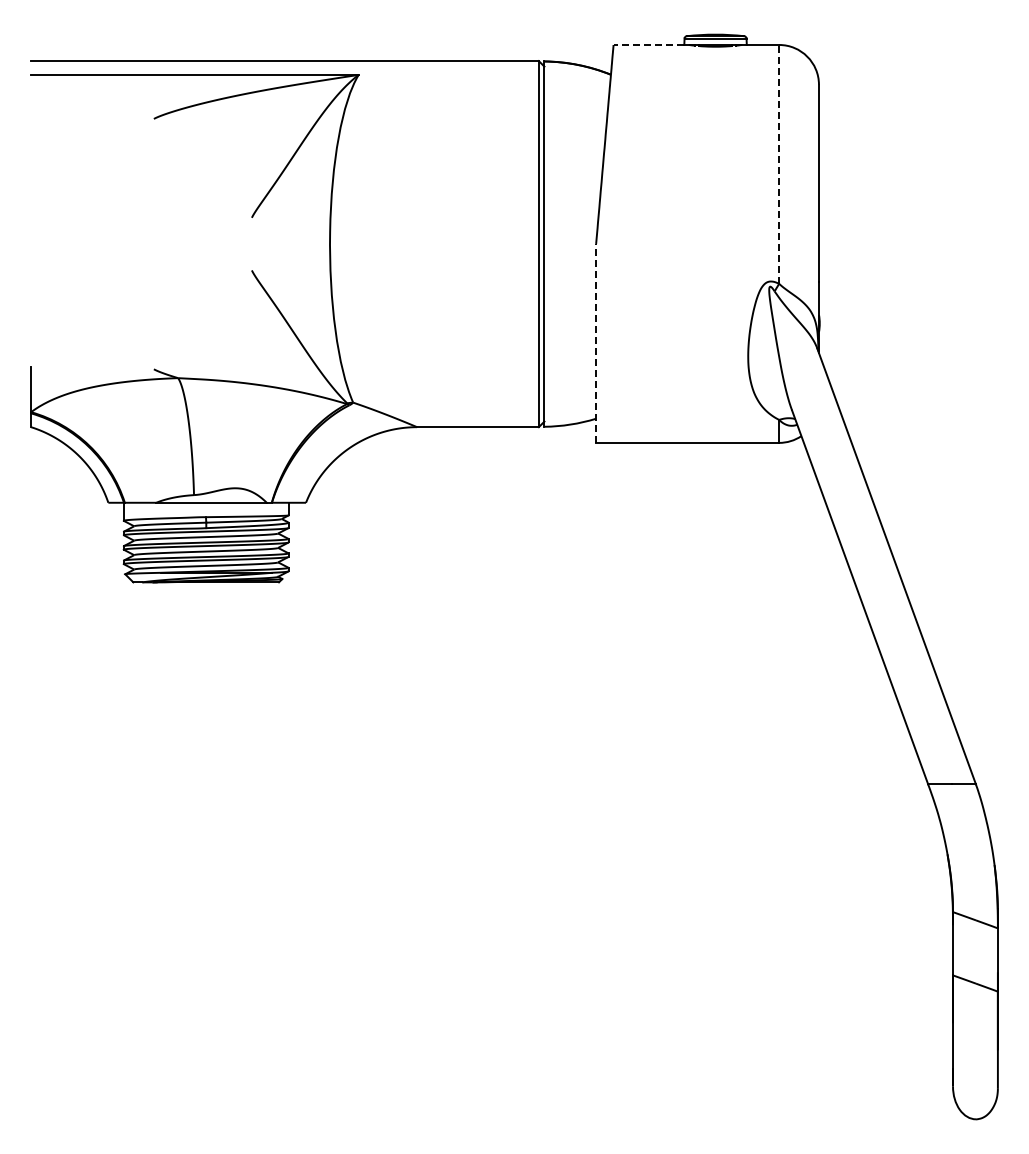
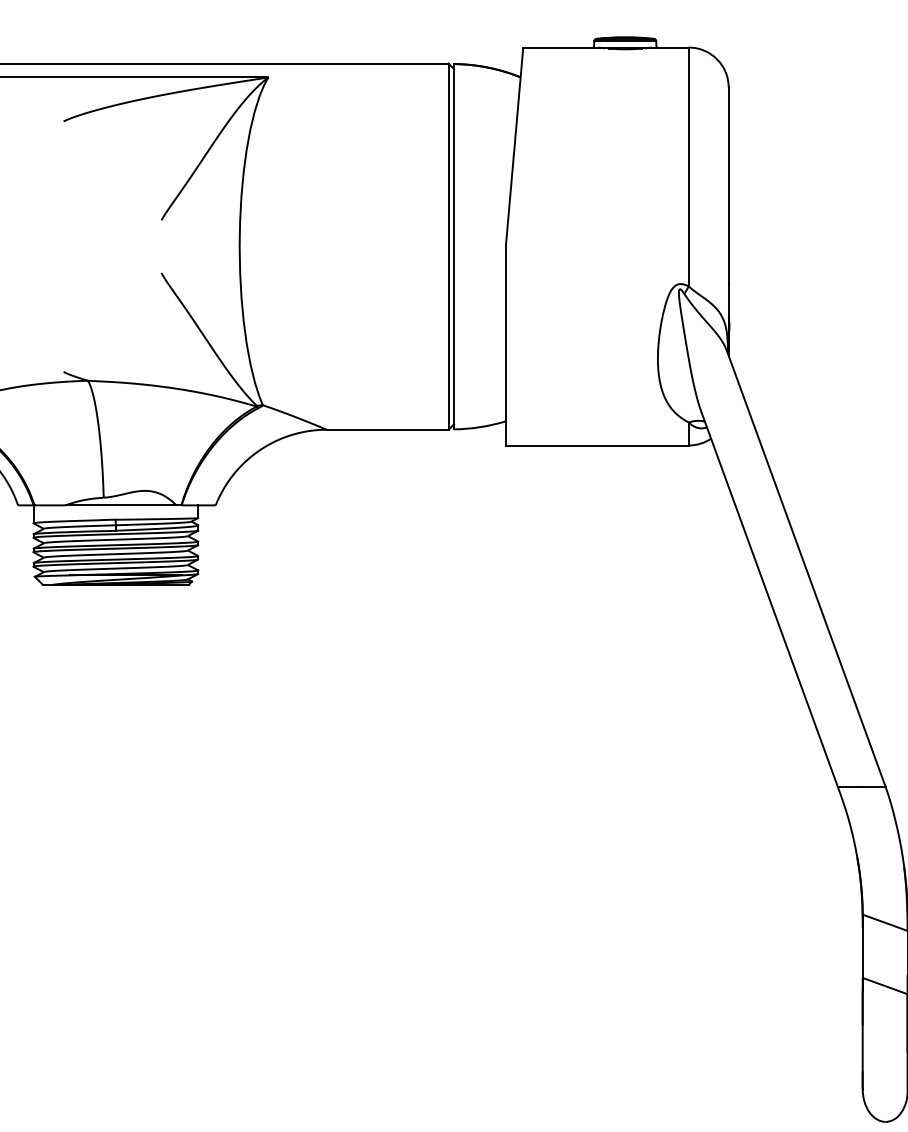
line: (648, 44) -> (558, 47), dashed -> solid
line: (779, 163) -> (689, 166), dashed -> solid
line: (596, 342) -> (506, 345), dashed -> solid

